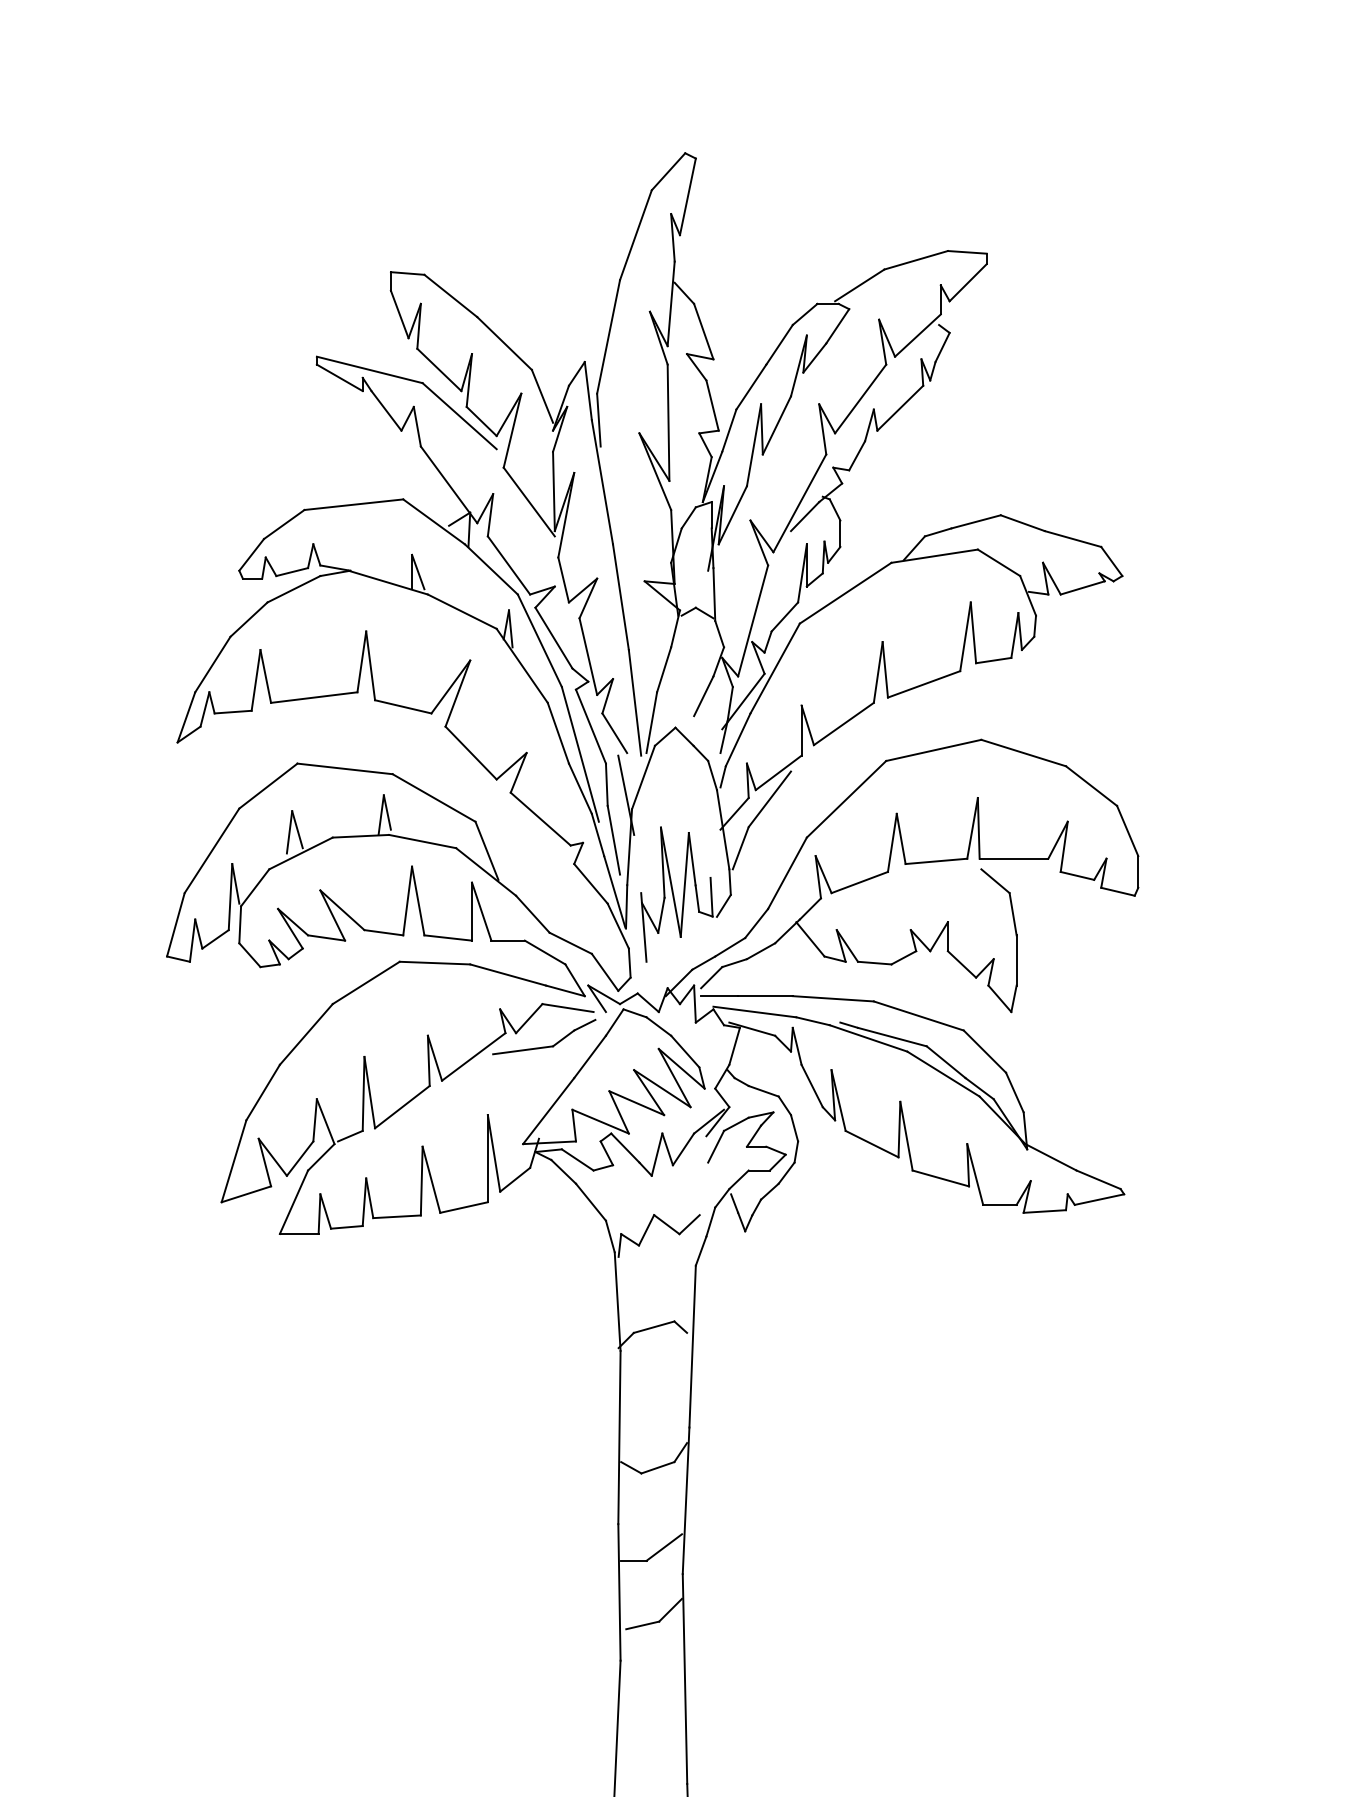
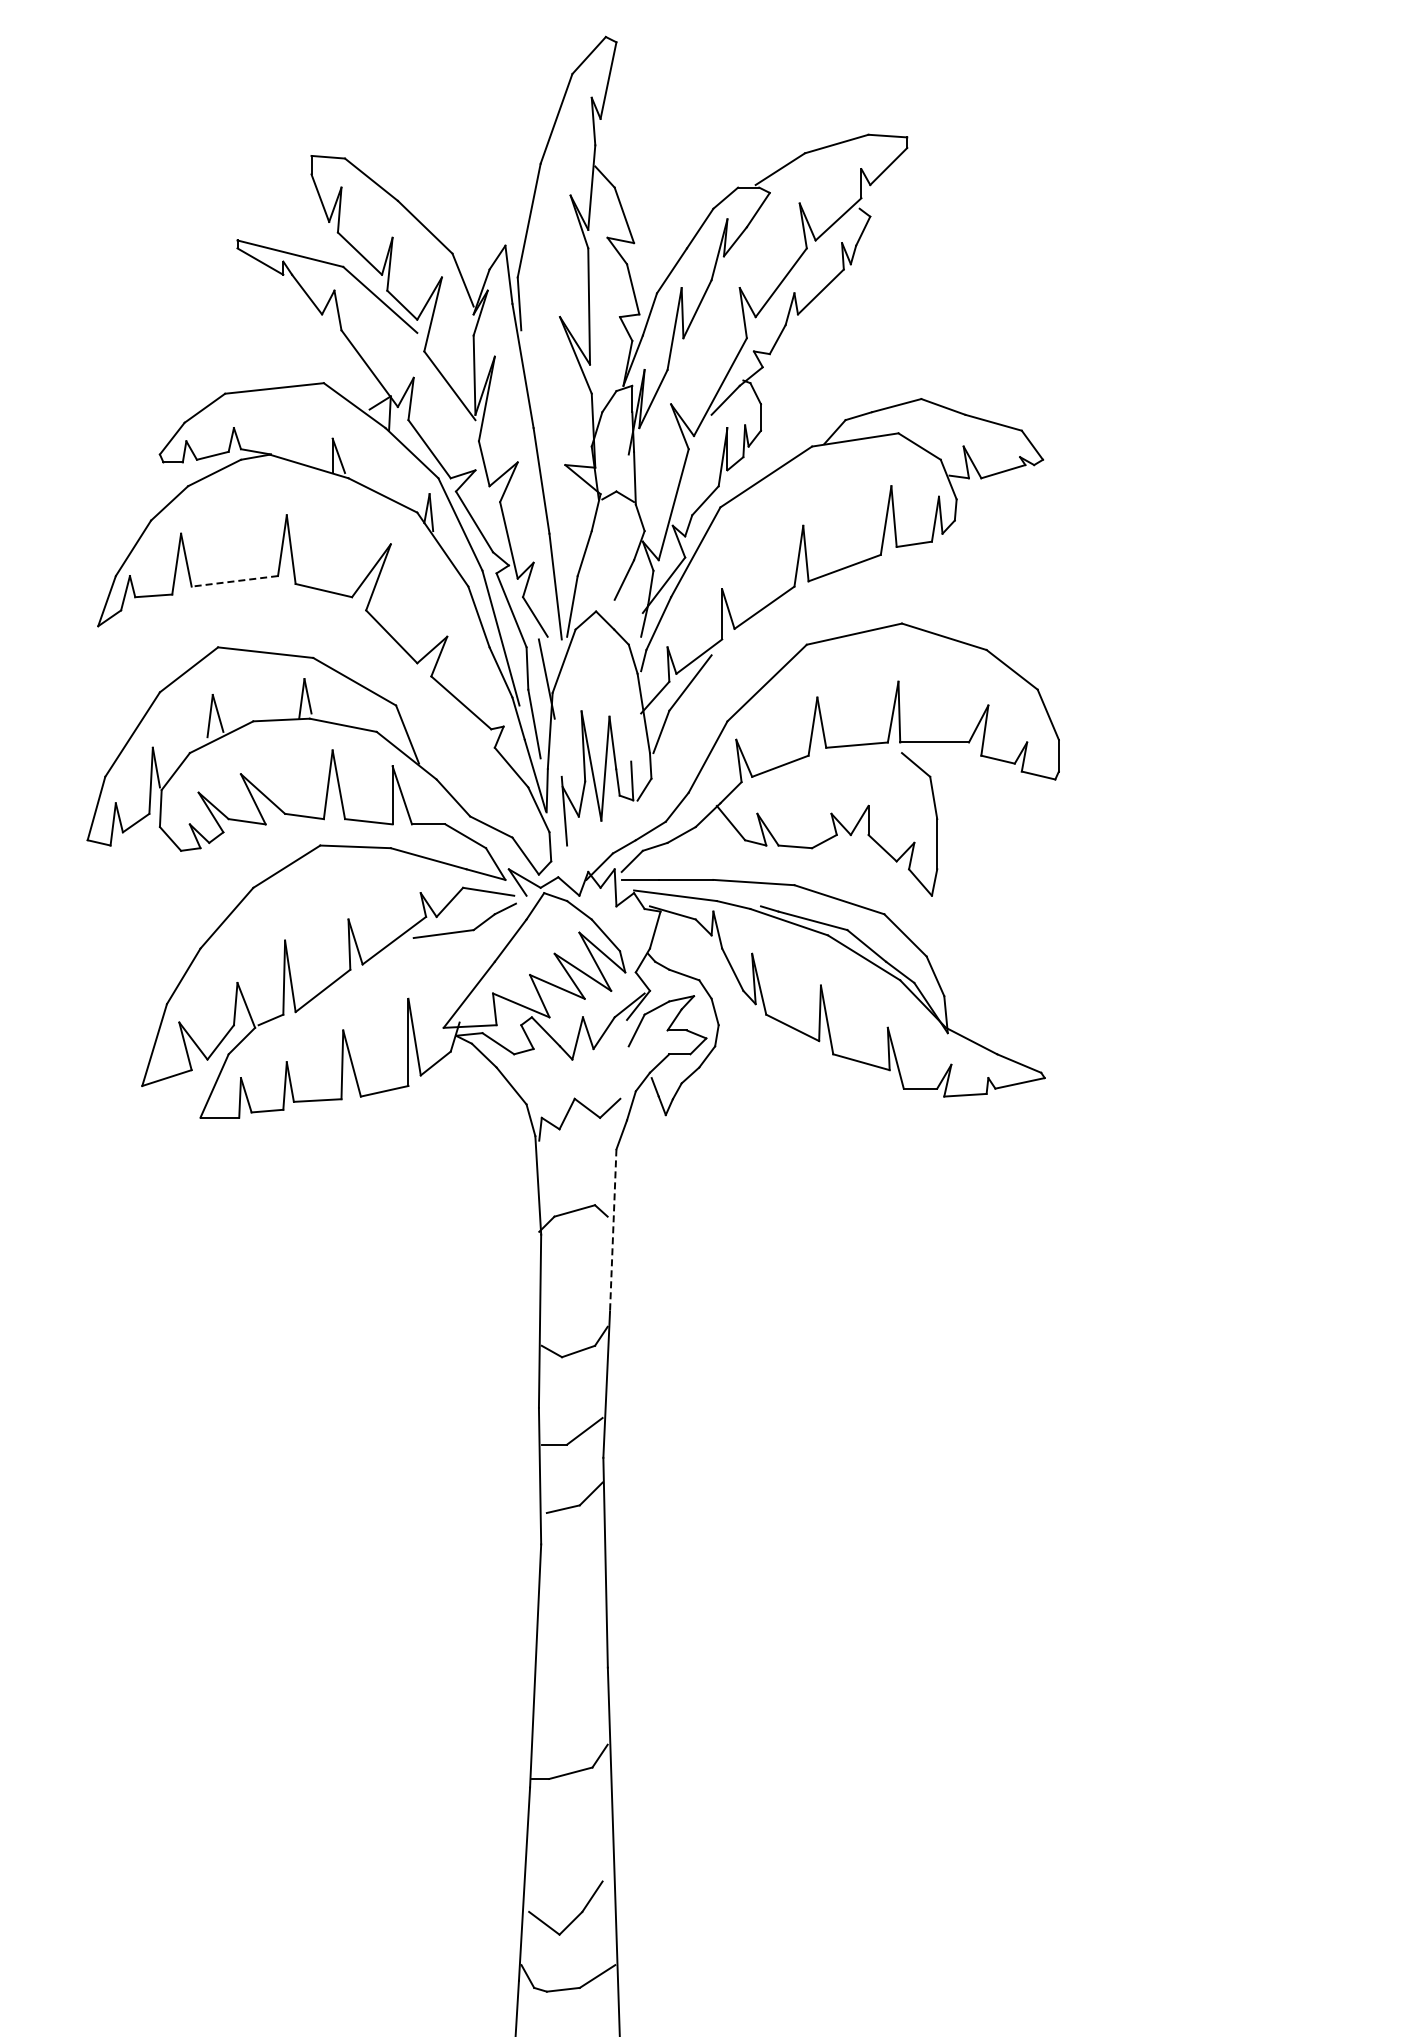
line: (313, 697) -> (234, 581), solid -> dashed
line: (692, 1346) -> (613, 1230), solid -> dashed

